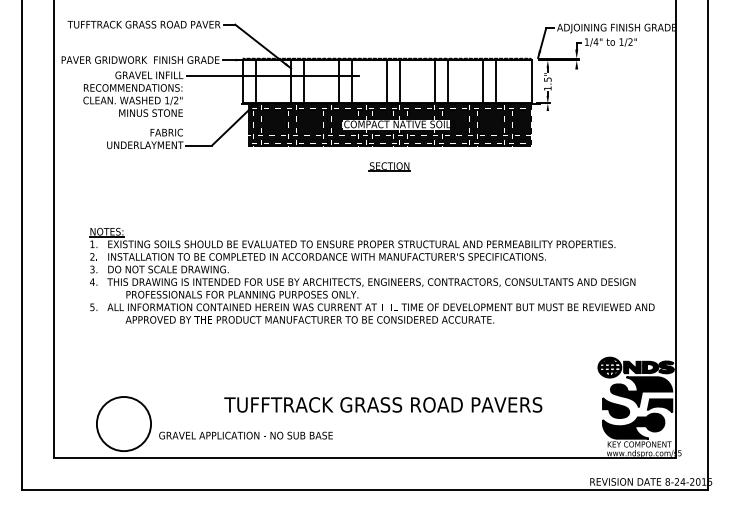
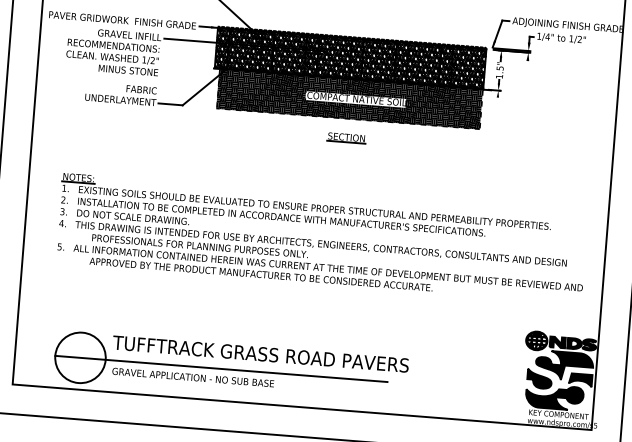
hatch: (387, 81) -> (350, 58), added
text: (383, 404) -> (261, 353), moved
line: (274, 424) -> (220, 369), added

